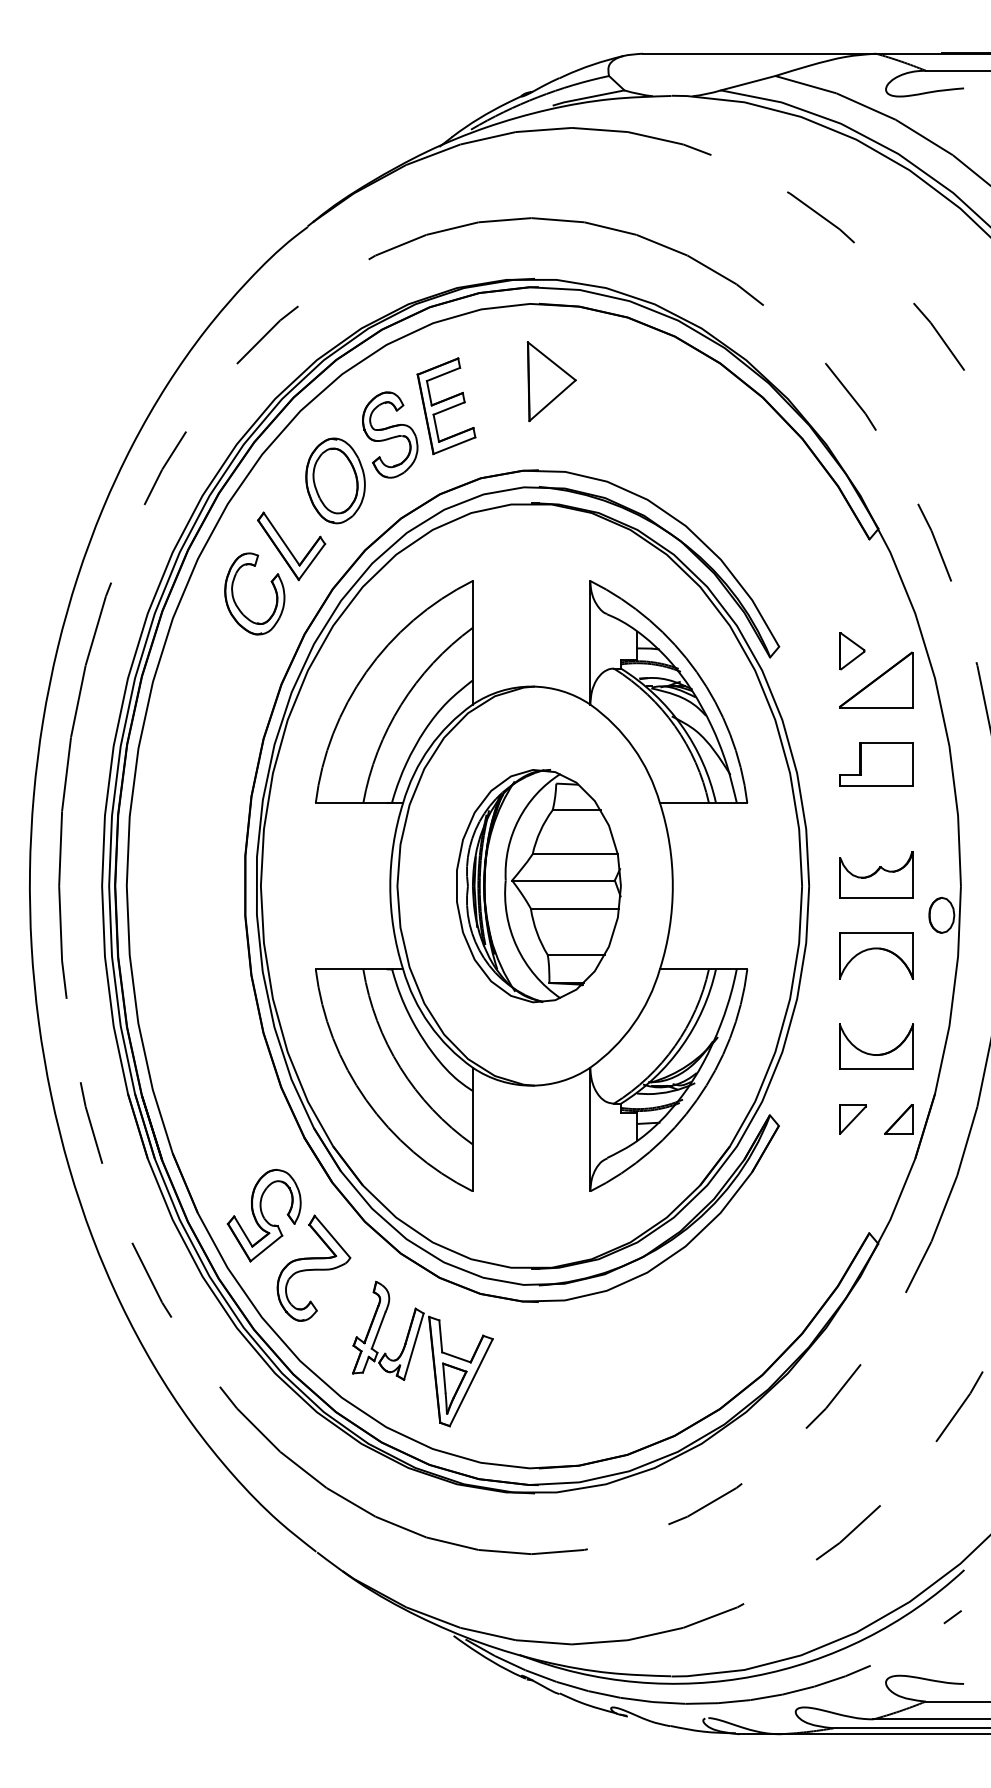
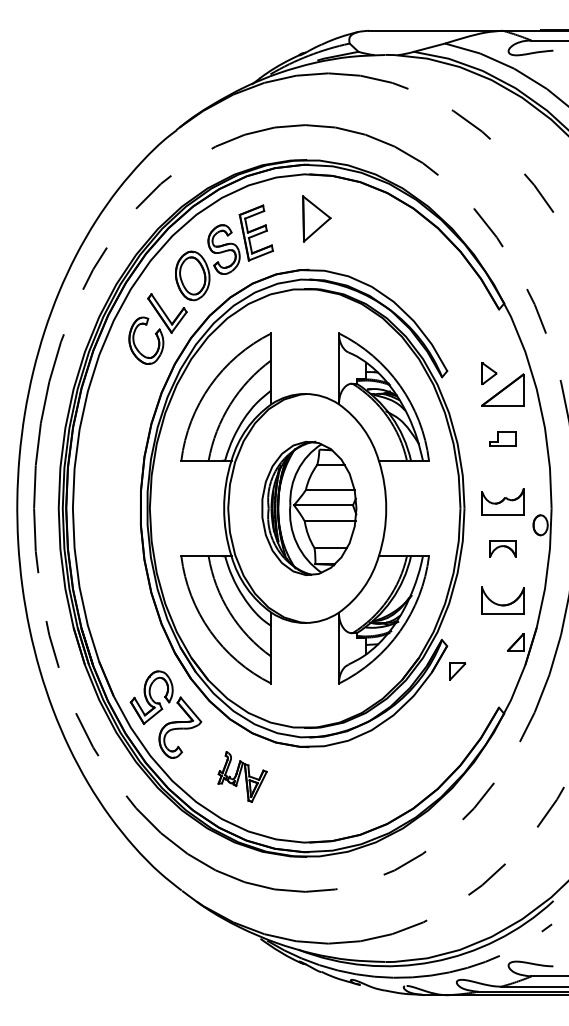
part: (875, 764) -> (502, 438), size x0.6
part: (875, 955) -> (502, 548), size x0.6
part: (852, 1119) -> (457, 671), moved
part: (422, 1353) -> (242, 776), size x0.6

